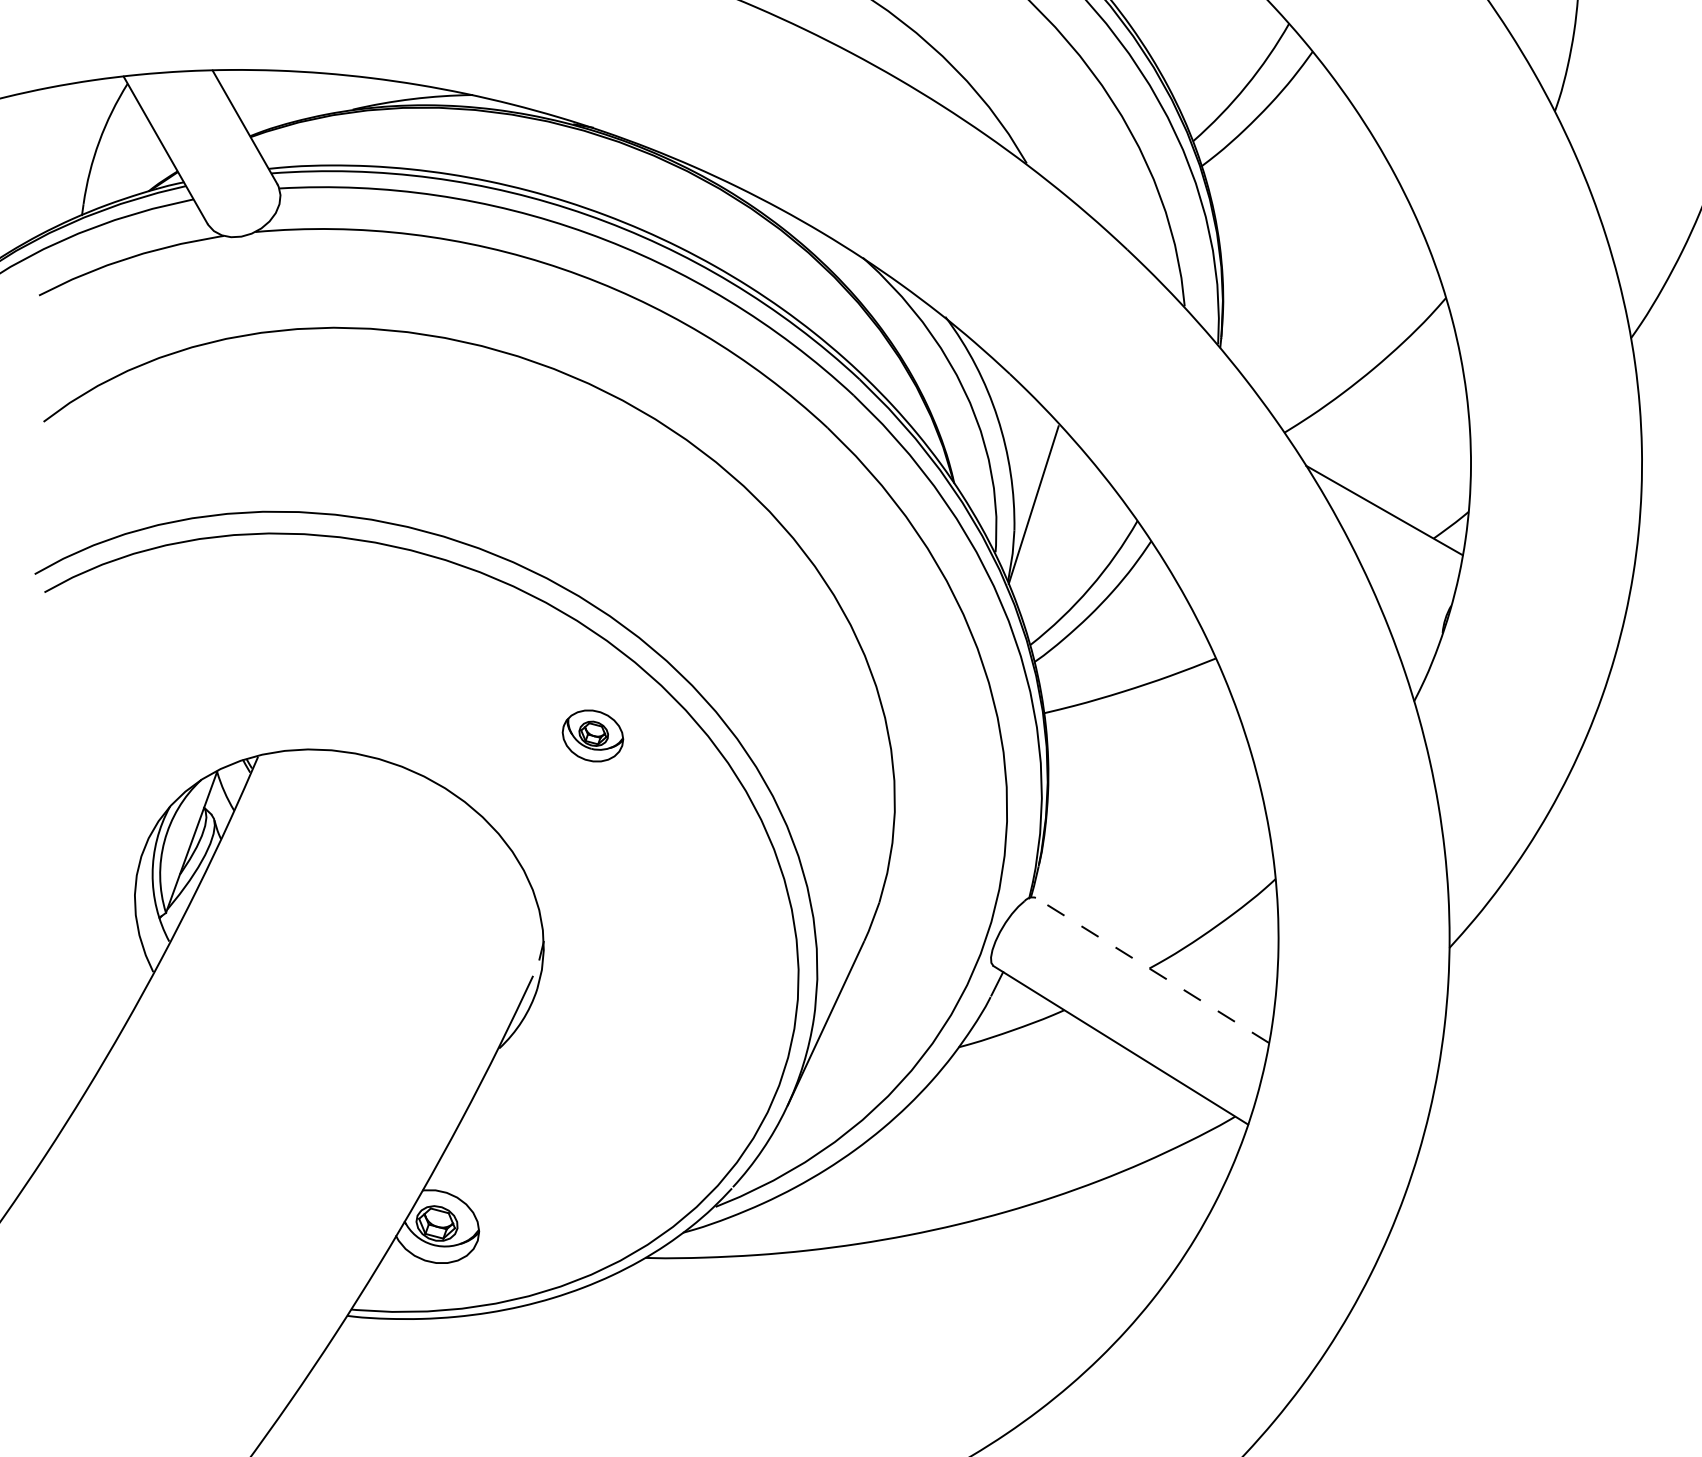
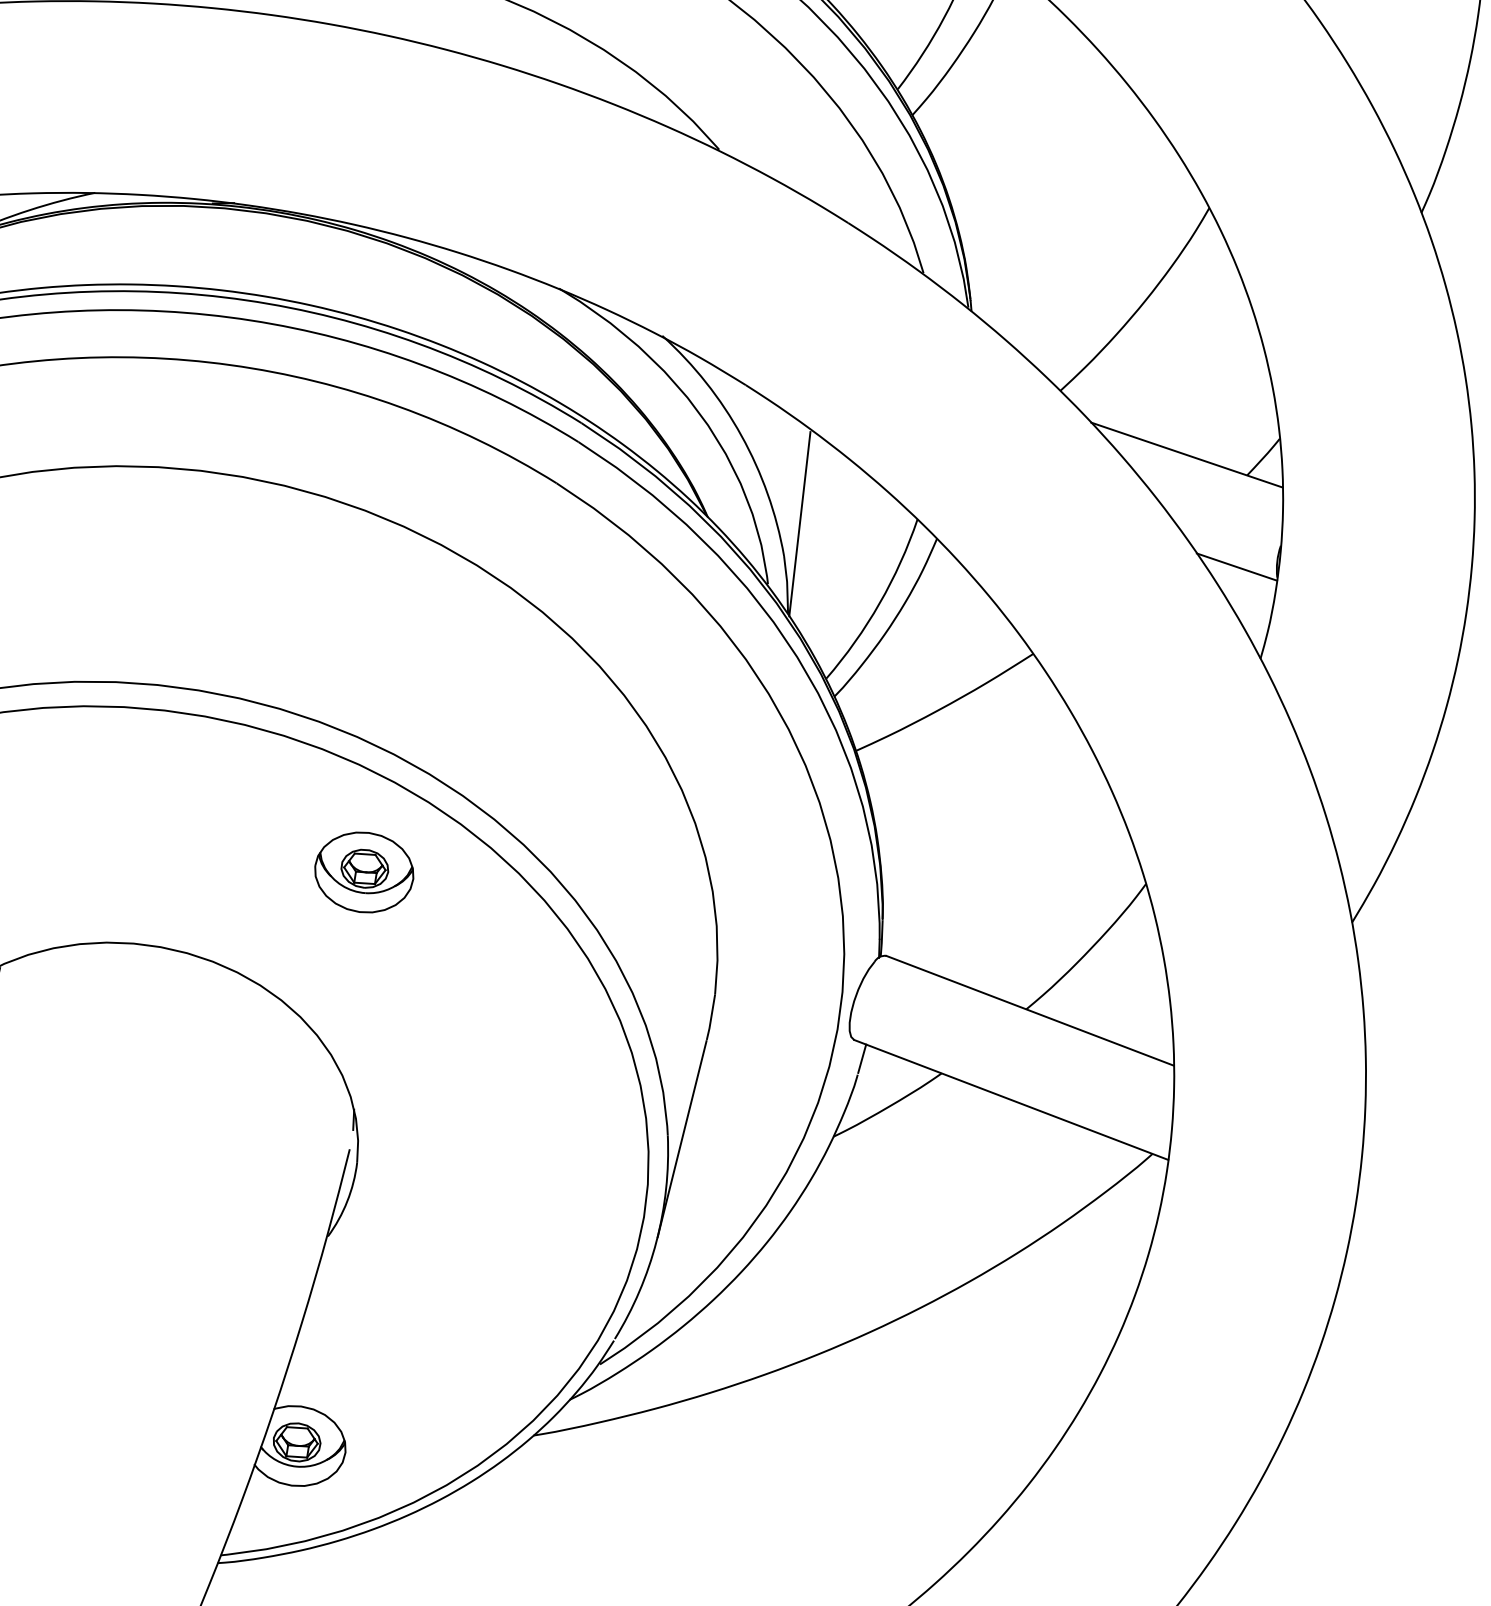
line: (1408, 616) -> (1236, 566), added
part: (592, 735) -> (363, 872), size x1.43
line: (1152, 970) -> (1030, 1010), dashed -> solid

